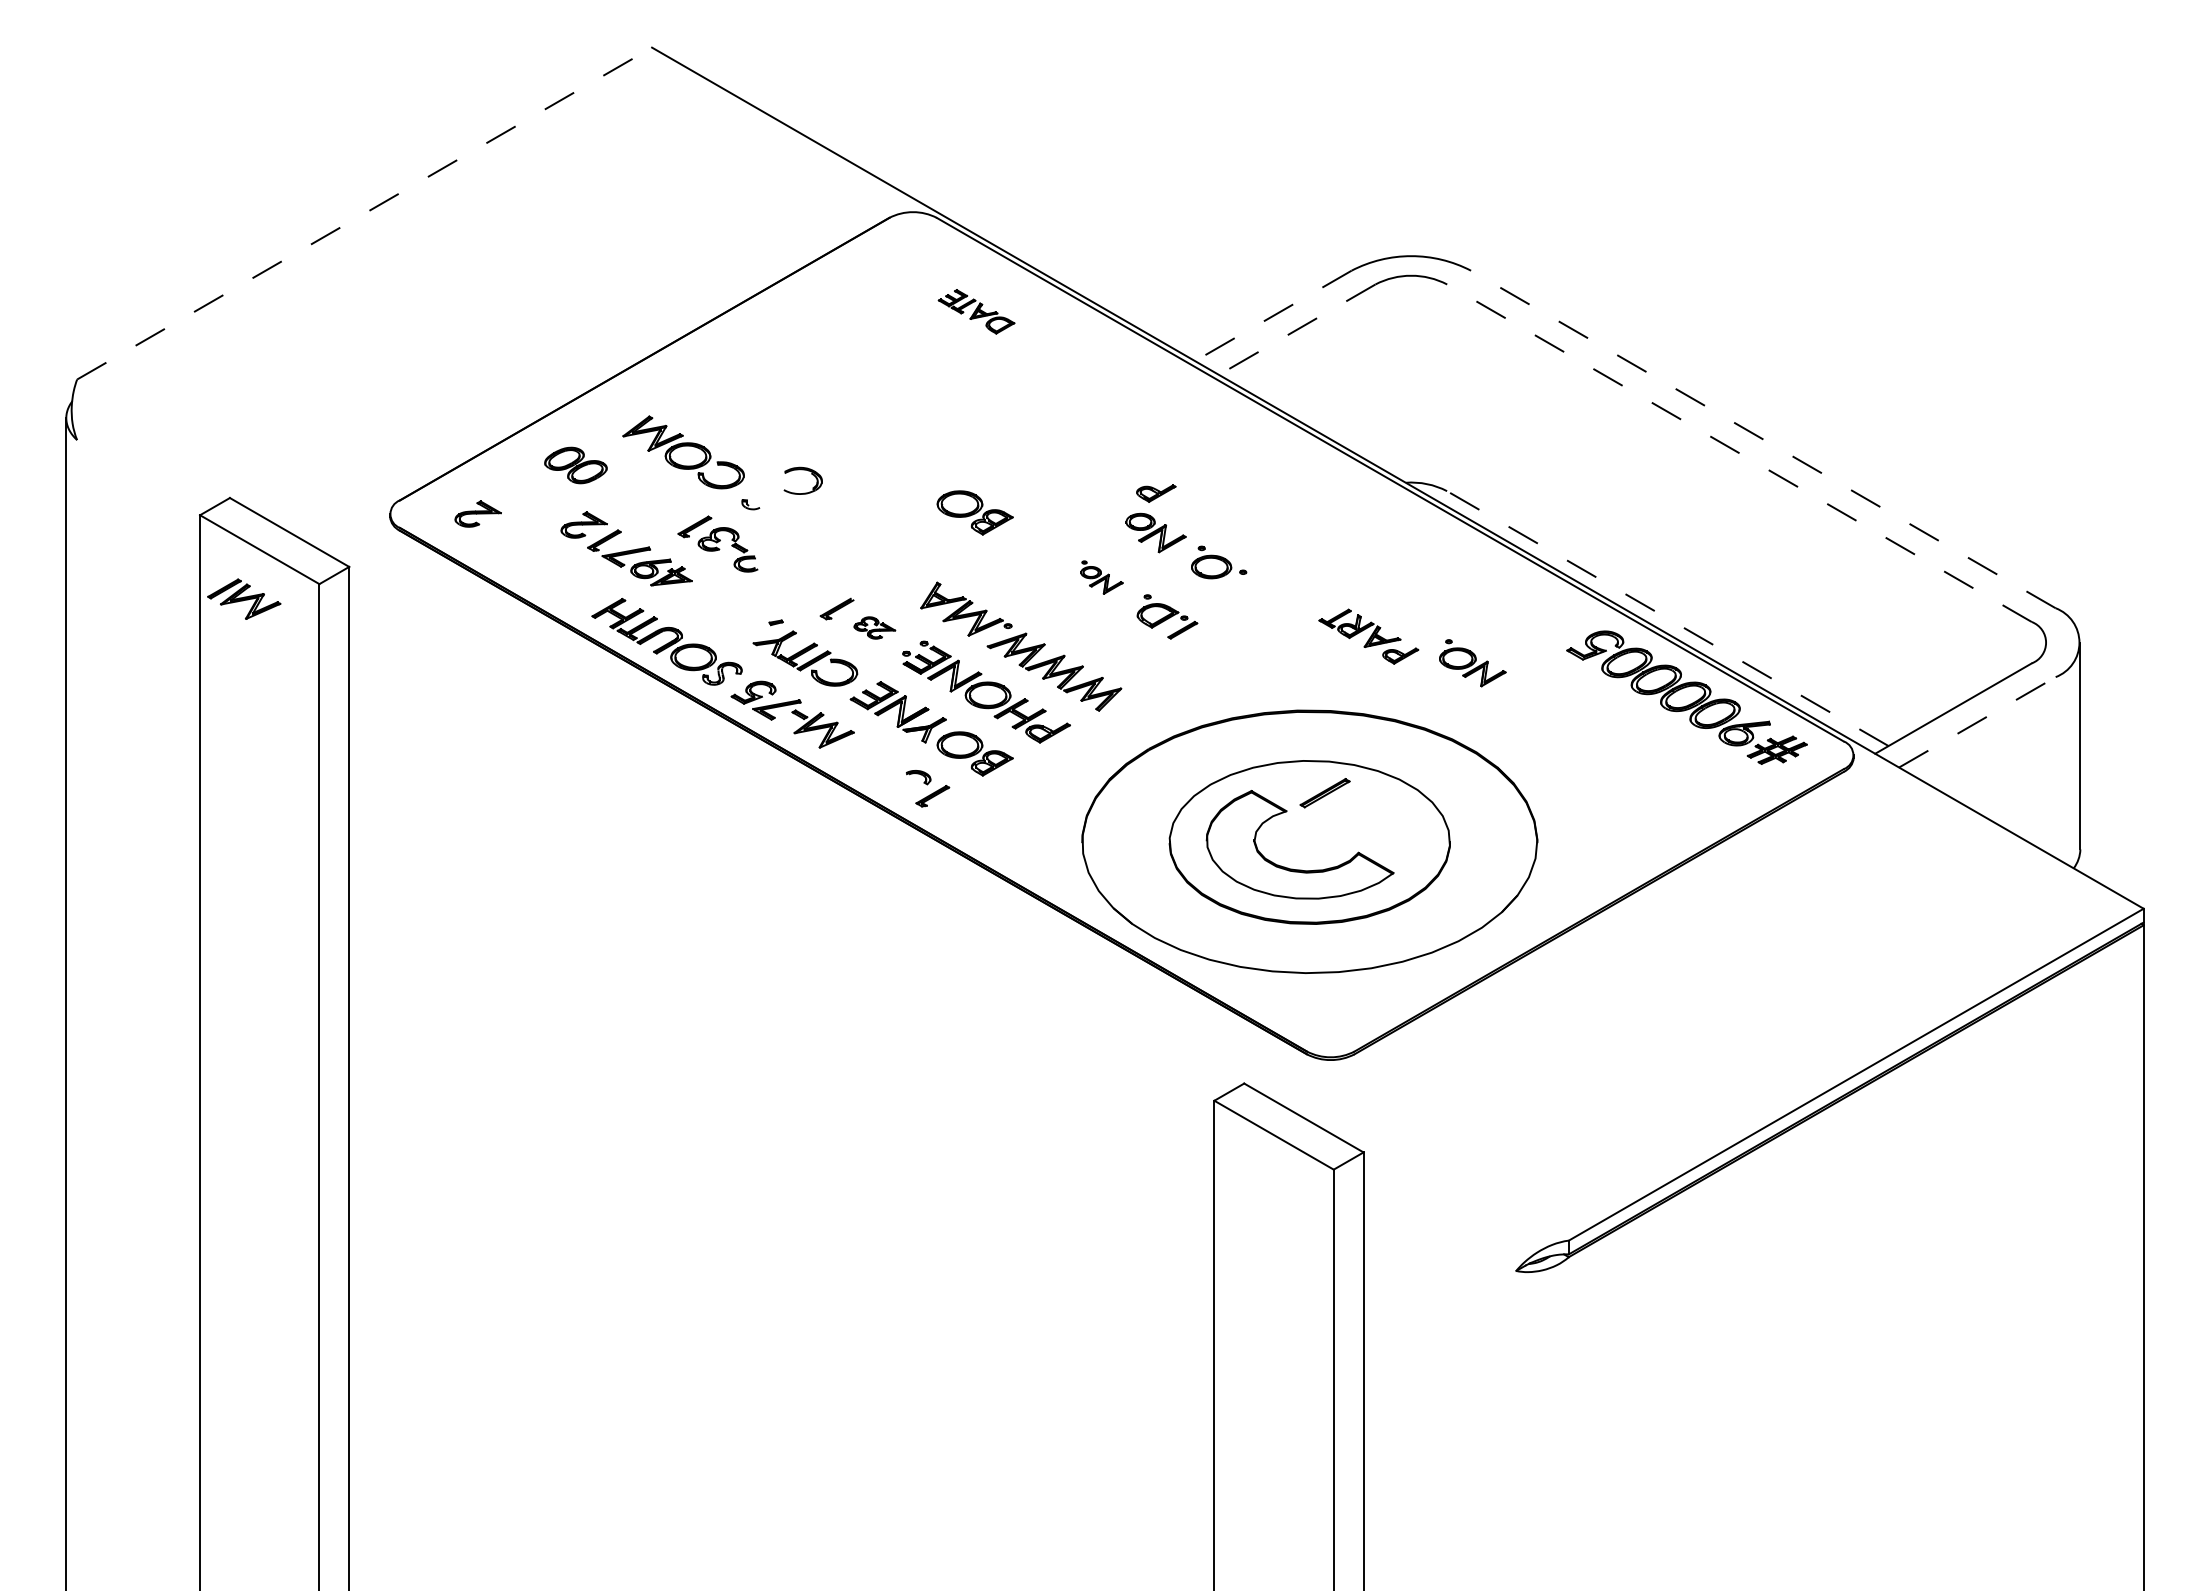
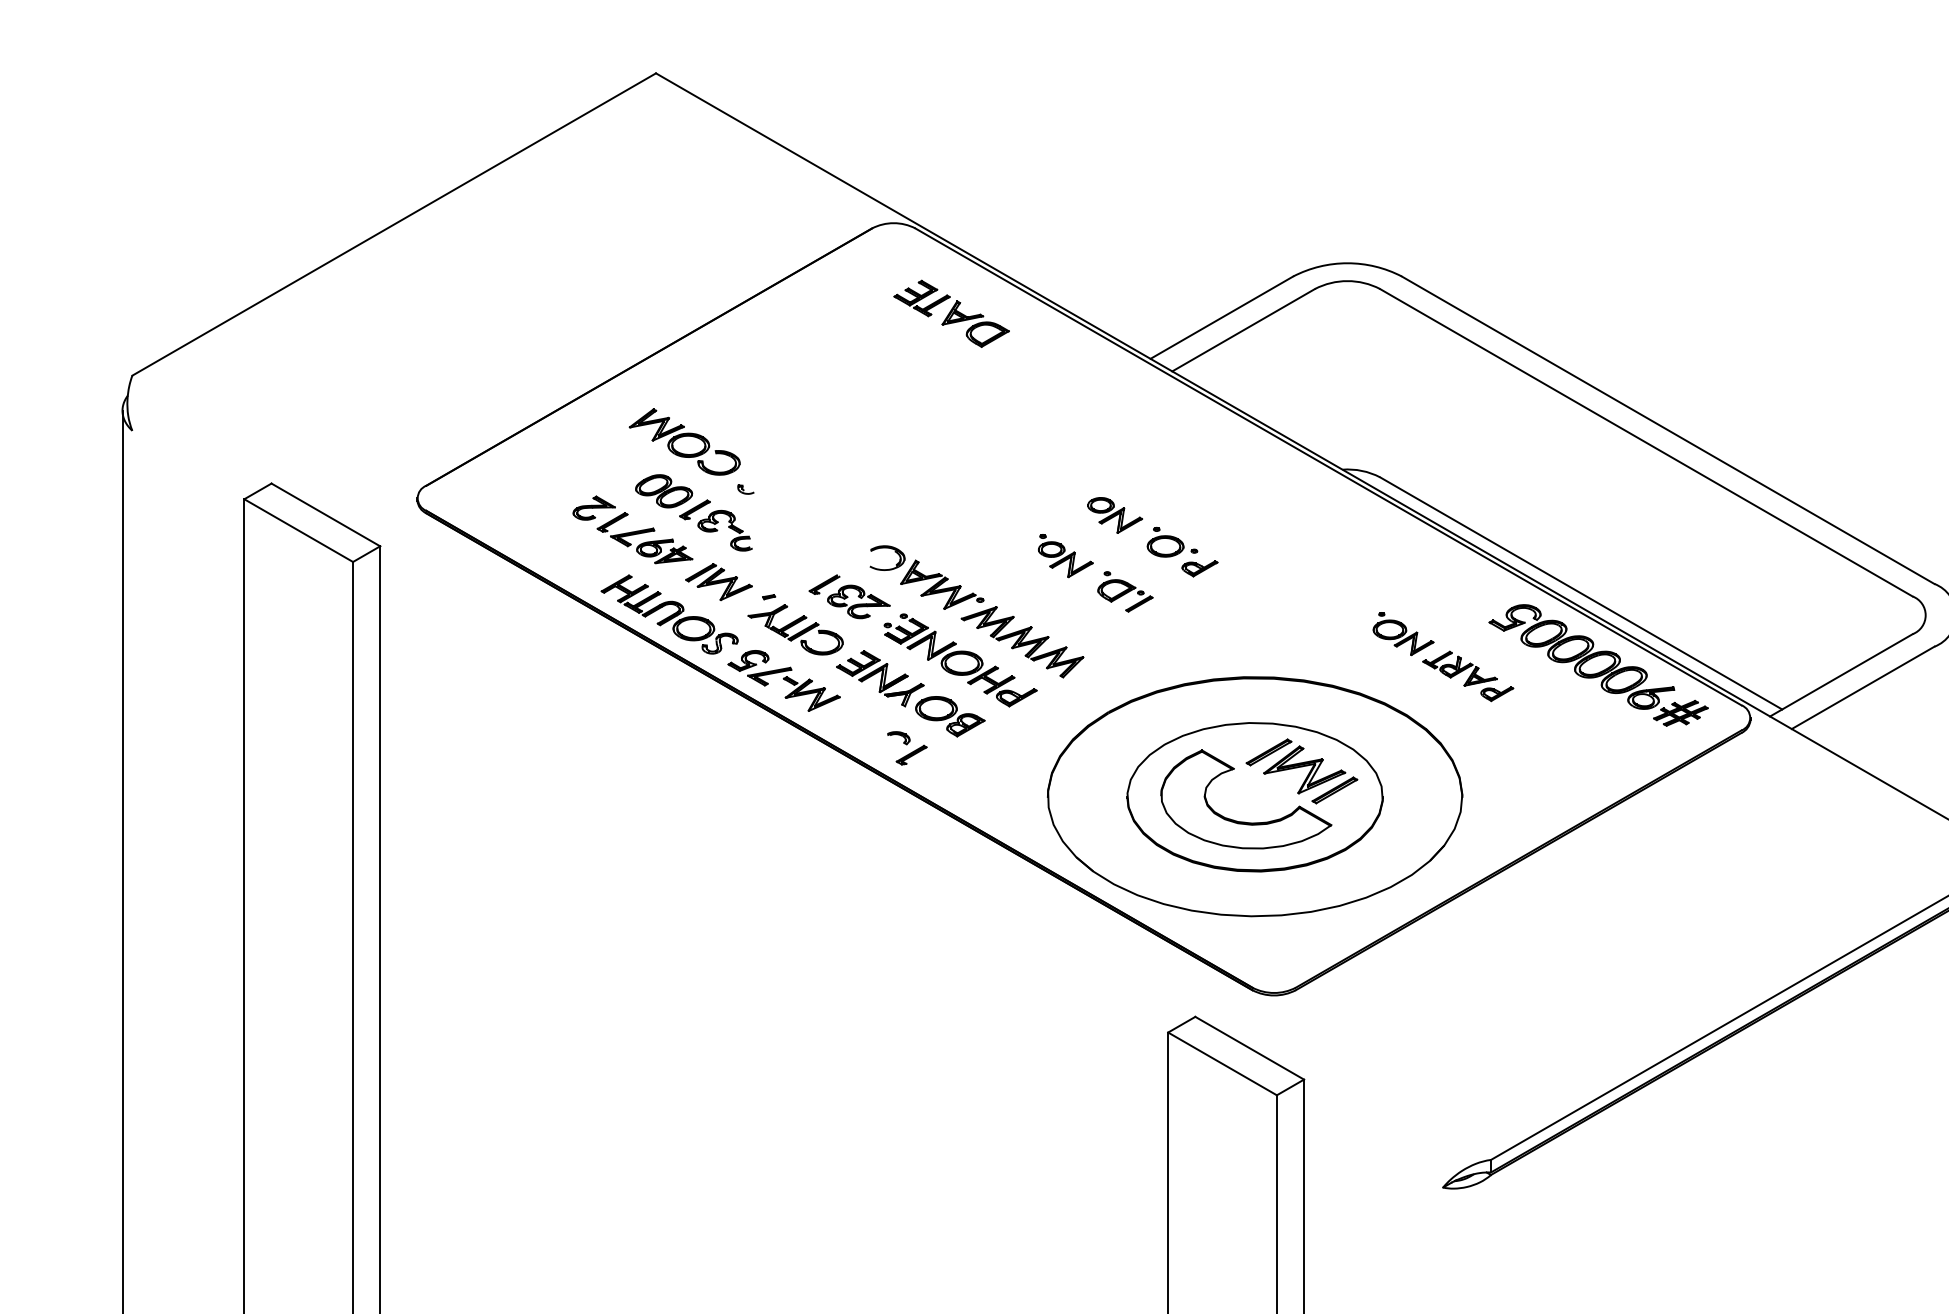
line: (364, 213) -> (394, 224), dashed -> solid
part: (976, 311) -> (951, 313), size x1.67
line: (1272, 316) -> (1221, 318), dashed -> solid
line: (1296, 329) -> (1242, 330), dashed -> solid
line: (1763, 439) -> (1668, 430), dashed -> solid
line: (1739, 453) -> (1646, 443), dashed -> solid
part: (575, 465) -> (663, 491), moved
part: (802, 470) -> (886, 548), moved
part: (1156, 493) -> (1200, 568), moved
part: (974, 512) -> (949, 496), removed
part: (477, 513) -> (497, 497), removed
part: (1101, 577) -> (1065, 555), size x1.43
part: (244, 598) -> (719, 581), moved
line: (1667, 618) -> (1580, 593), dashed -> solid
part: (874, 627) -> (858, 601), size x1.67
part: (1368, 636) -> (1467, 676), moved
line: (1977, 722) -> (1863, 688), dashed -> solid
part: (1370, 817) -> (1310, 774), added

